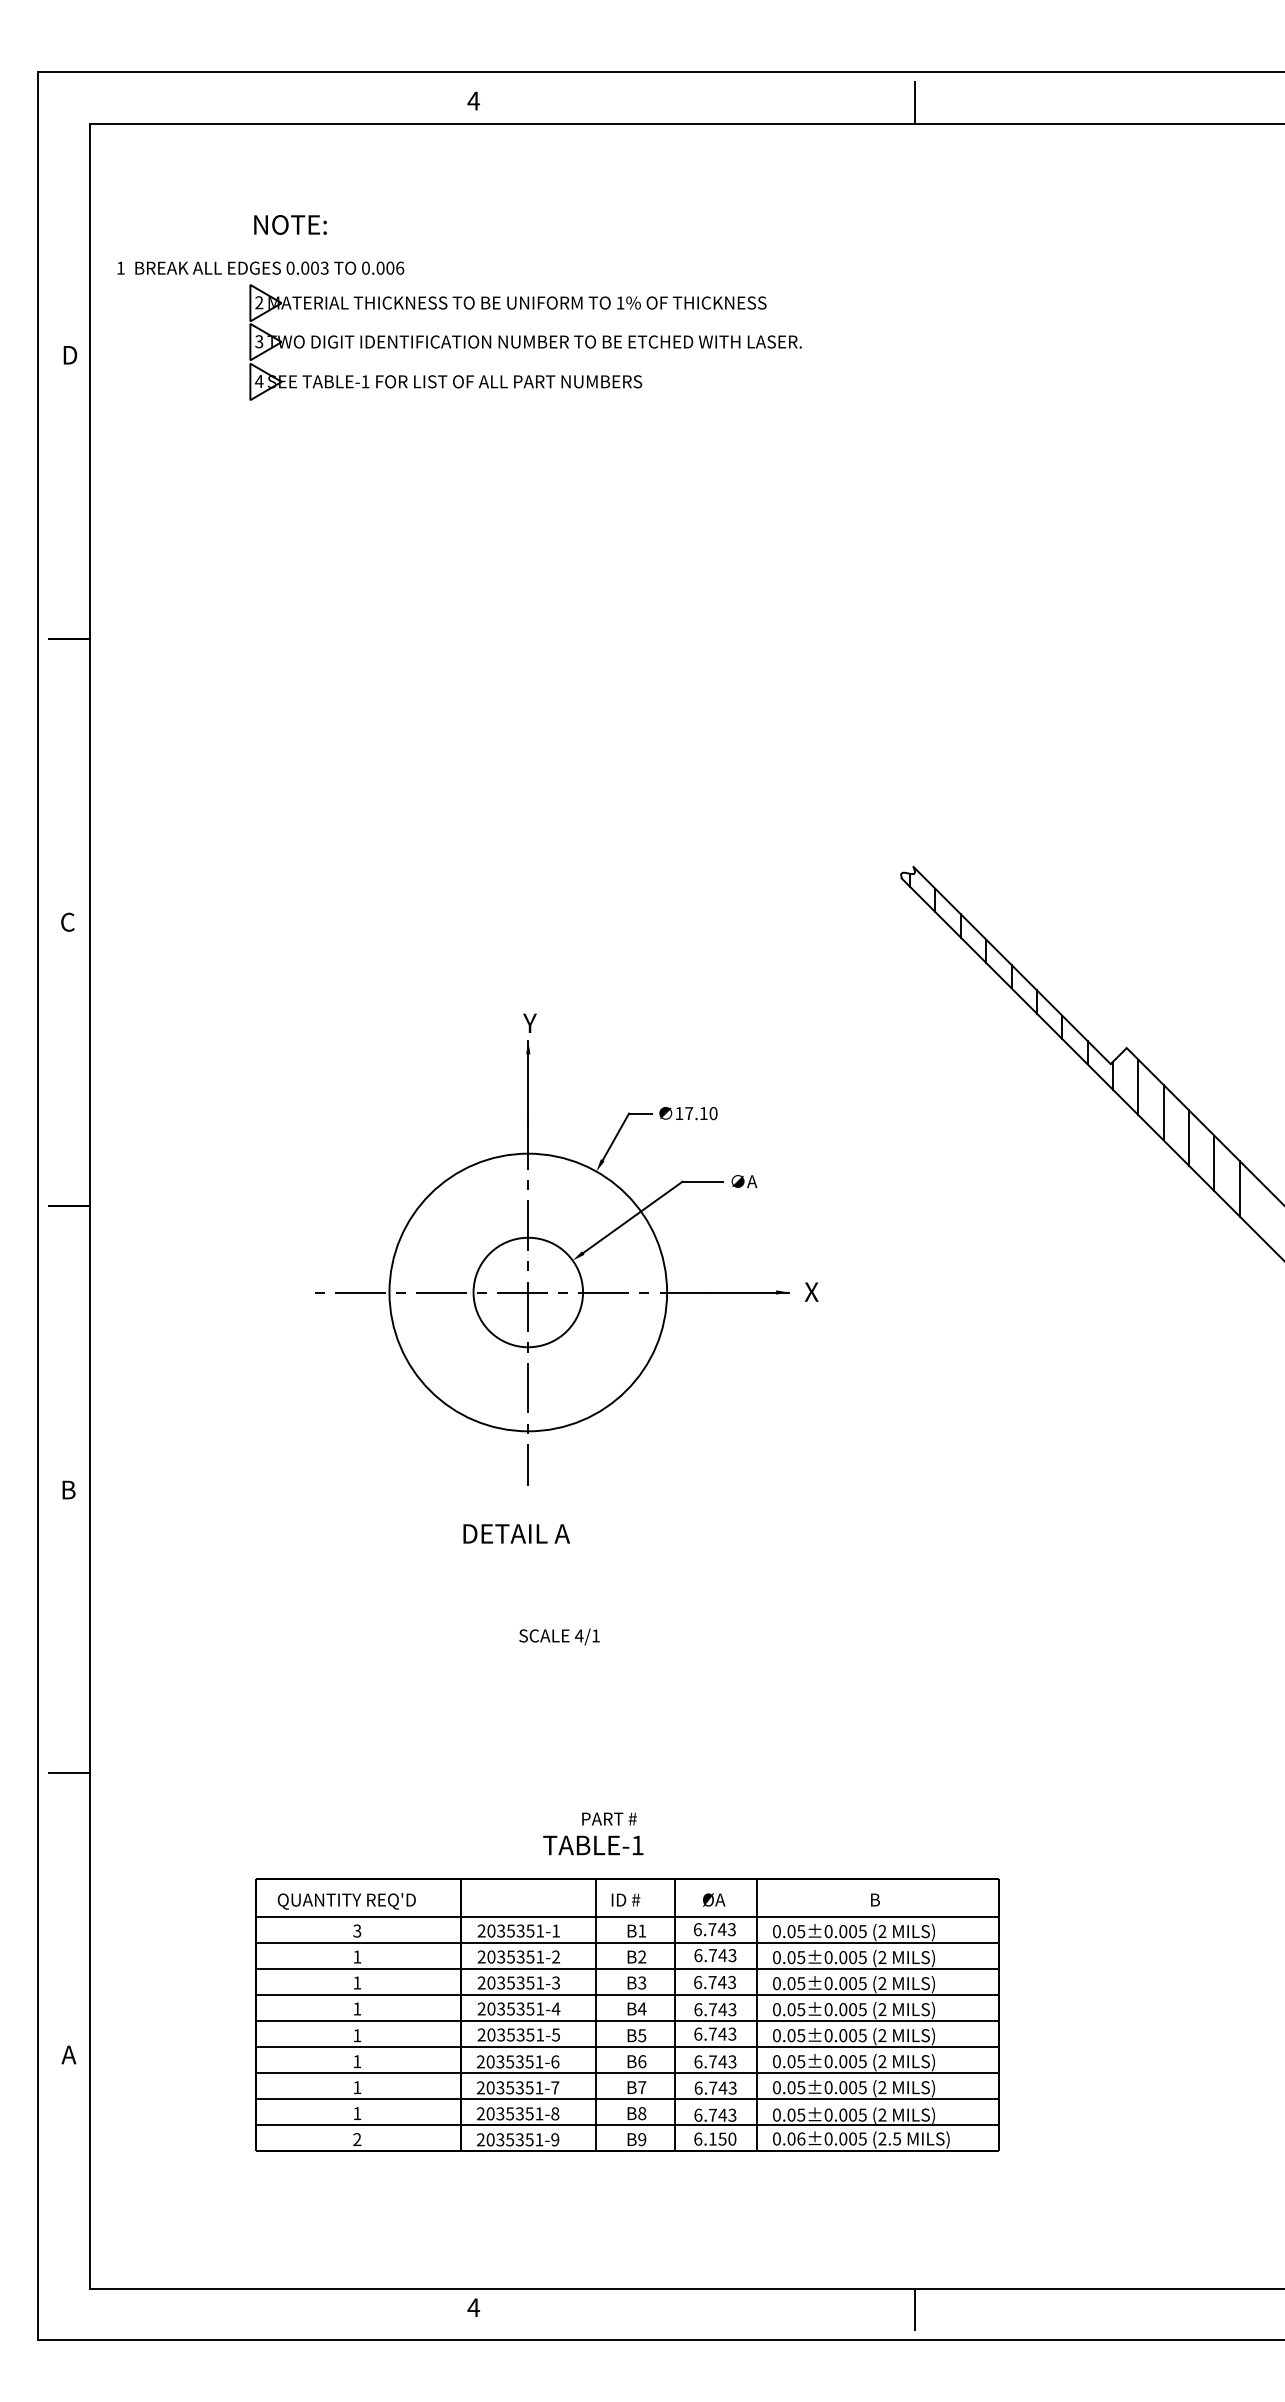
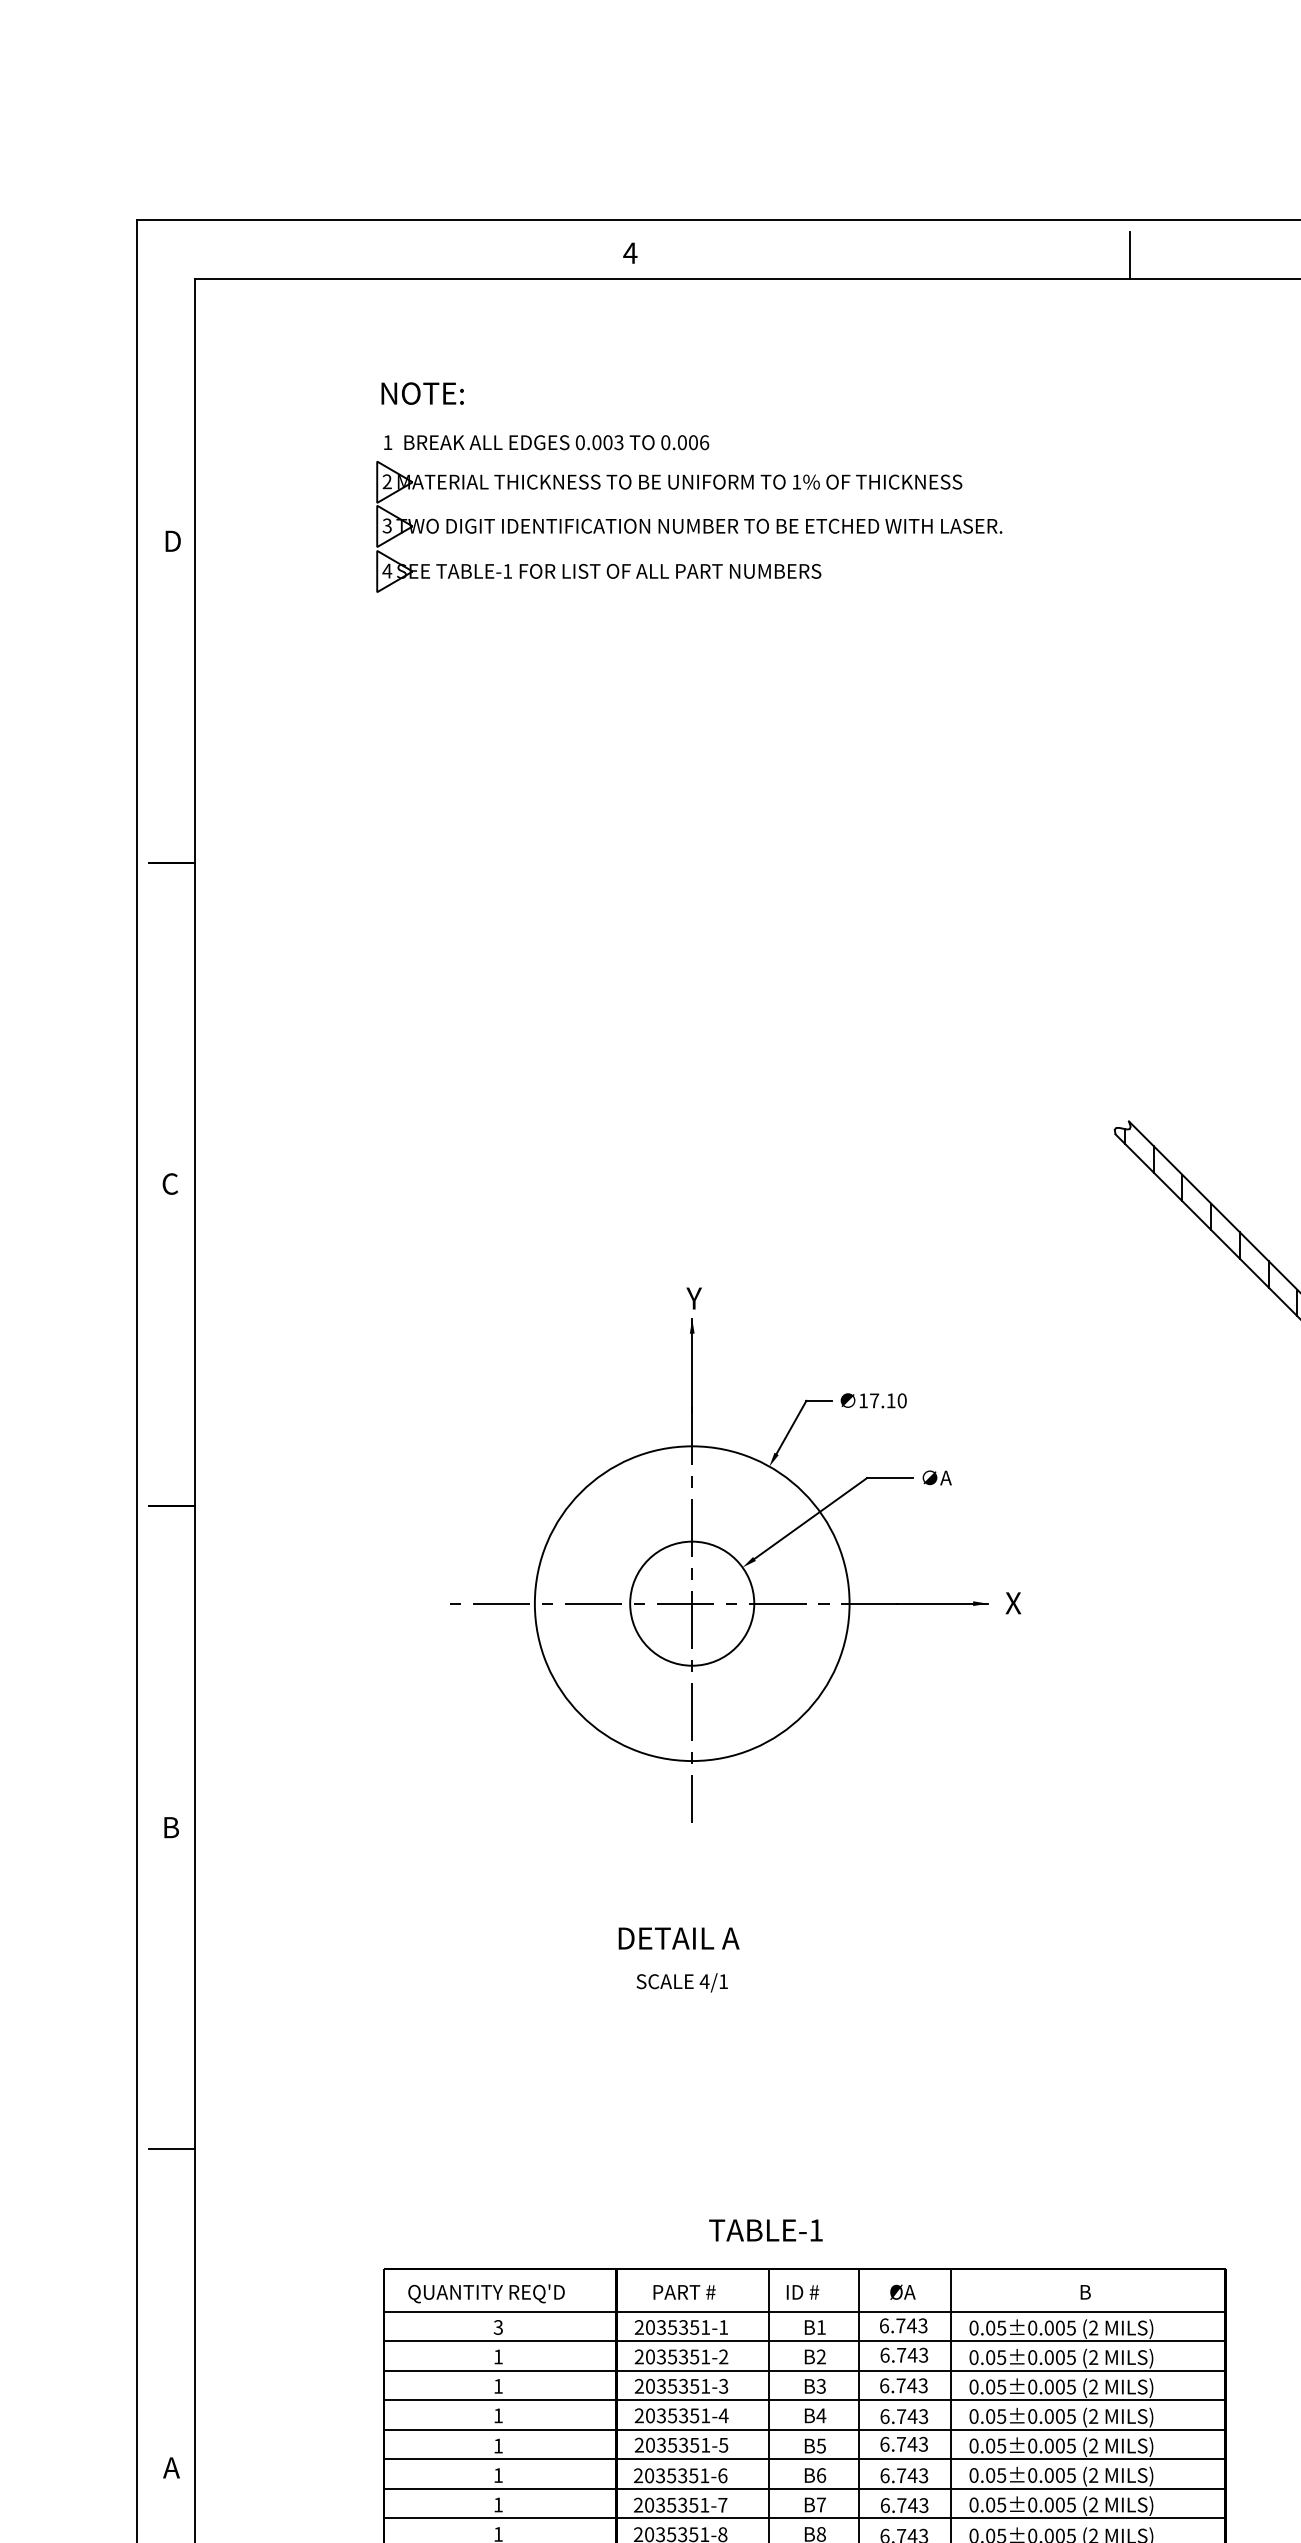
text: (260, 267) -> (546, 441), moved
text: (516, 1533) -> (678, 1938), moved
text: (559, 1636) -> (682, 1982), moved
text: (609, 1818) -> (684, 2291), moved

